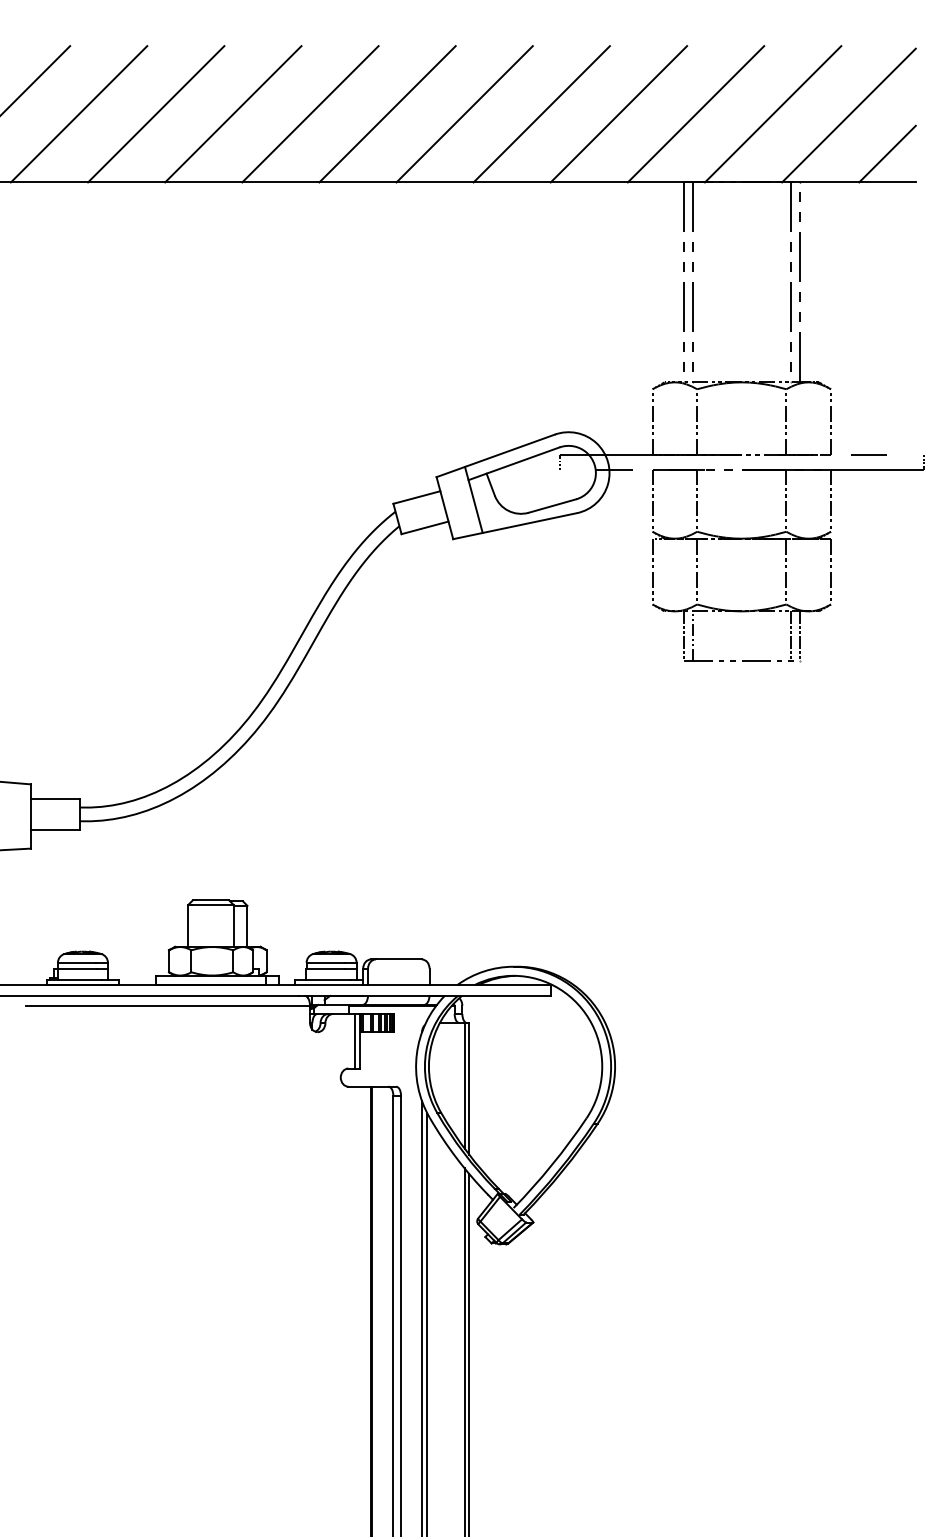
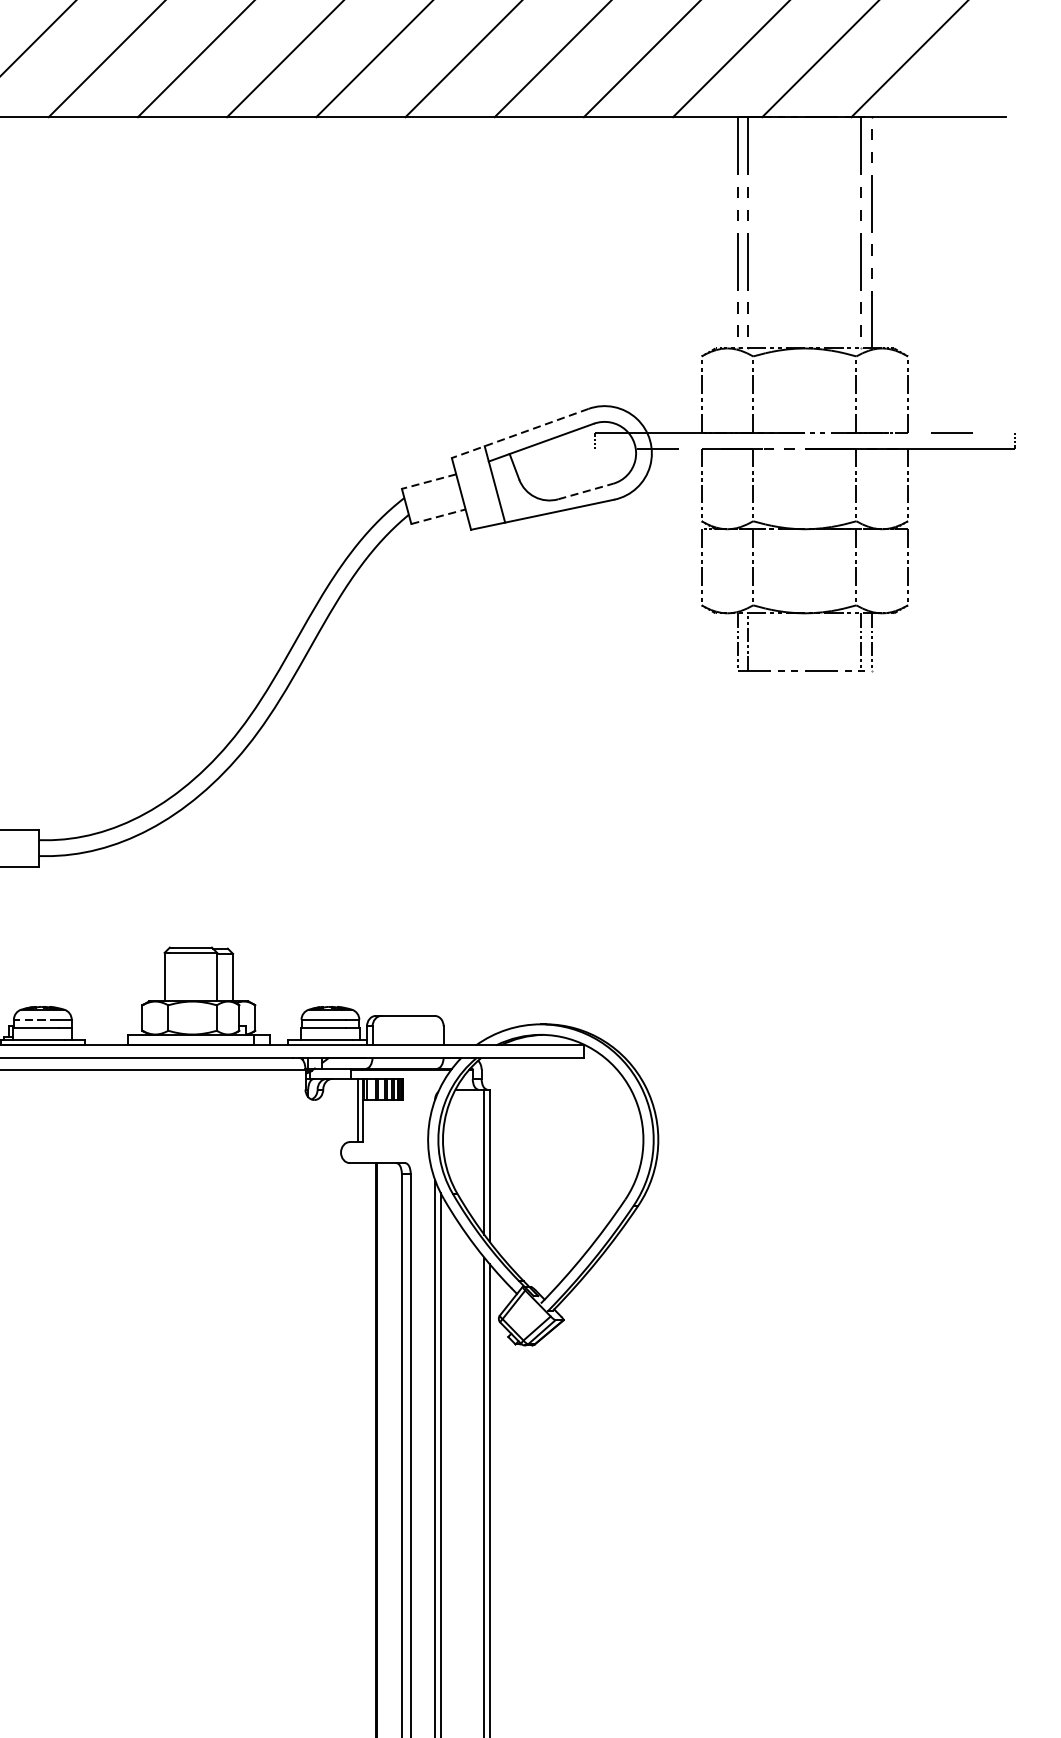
line: (887, 153) -> (973, 83), removed
line: (495, 455) -> (519, 433), solid -> dashed
line: (416, 497) -> (428, 481), solid -> dashed
line: (552, 506) -> (585, 492), solid -> dashed
line: (425, 527) -> (439, 516), solid -> dashed
line: (76, 962) -> (35, 1019), solid -> dashed

